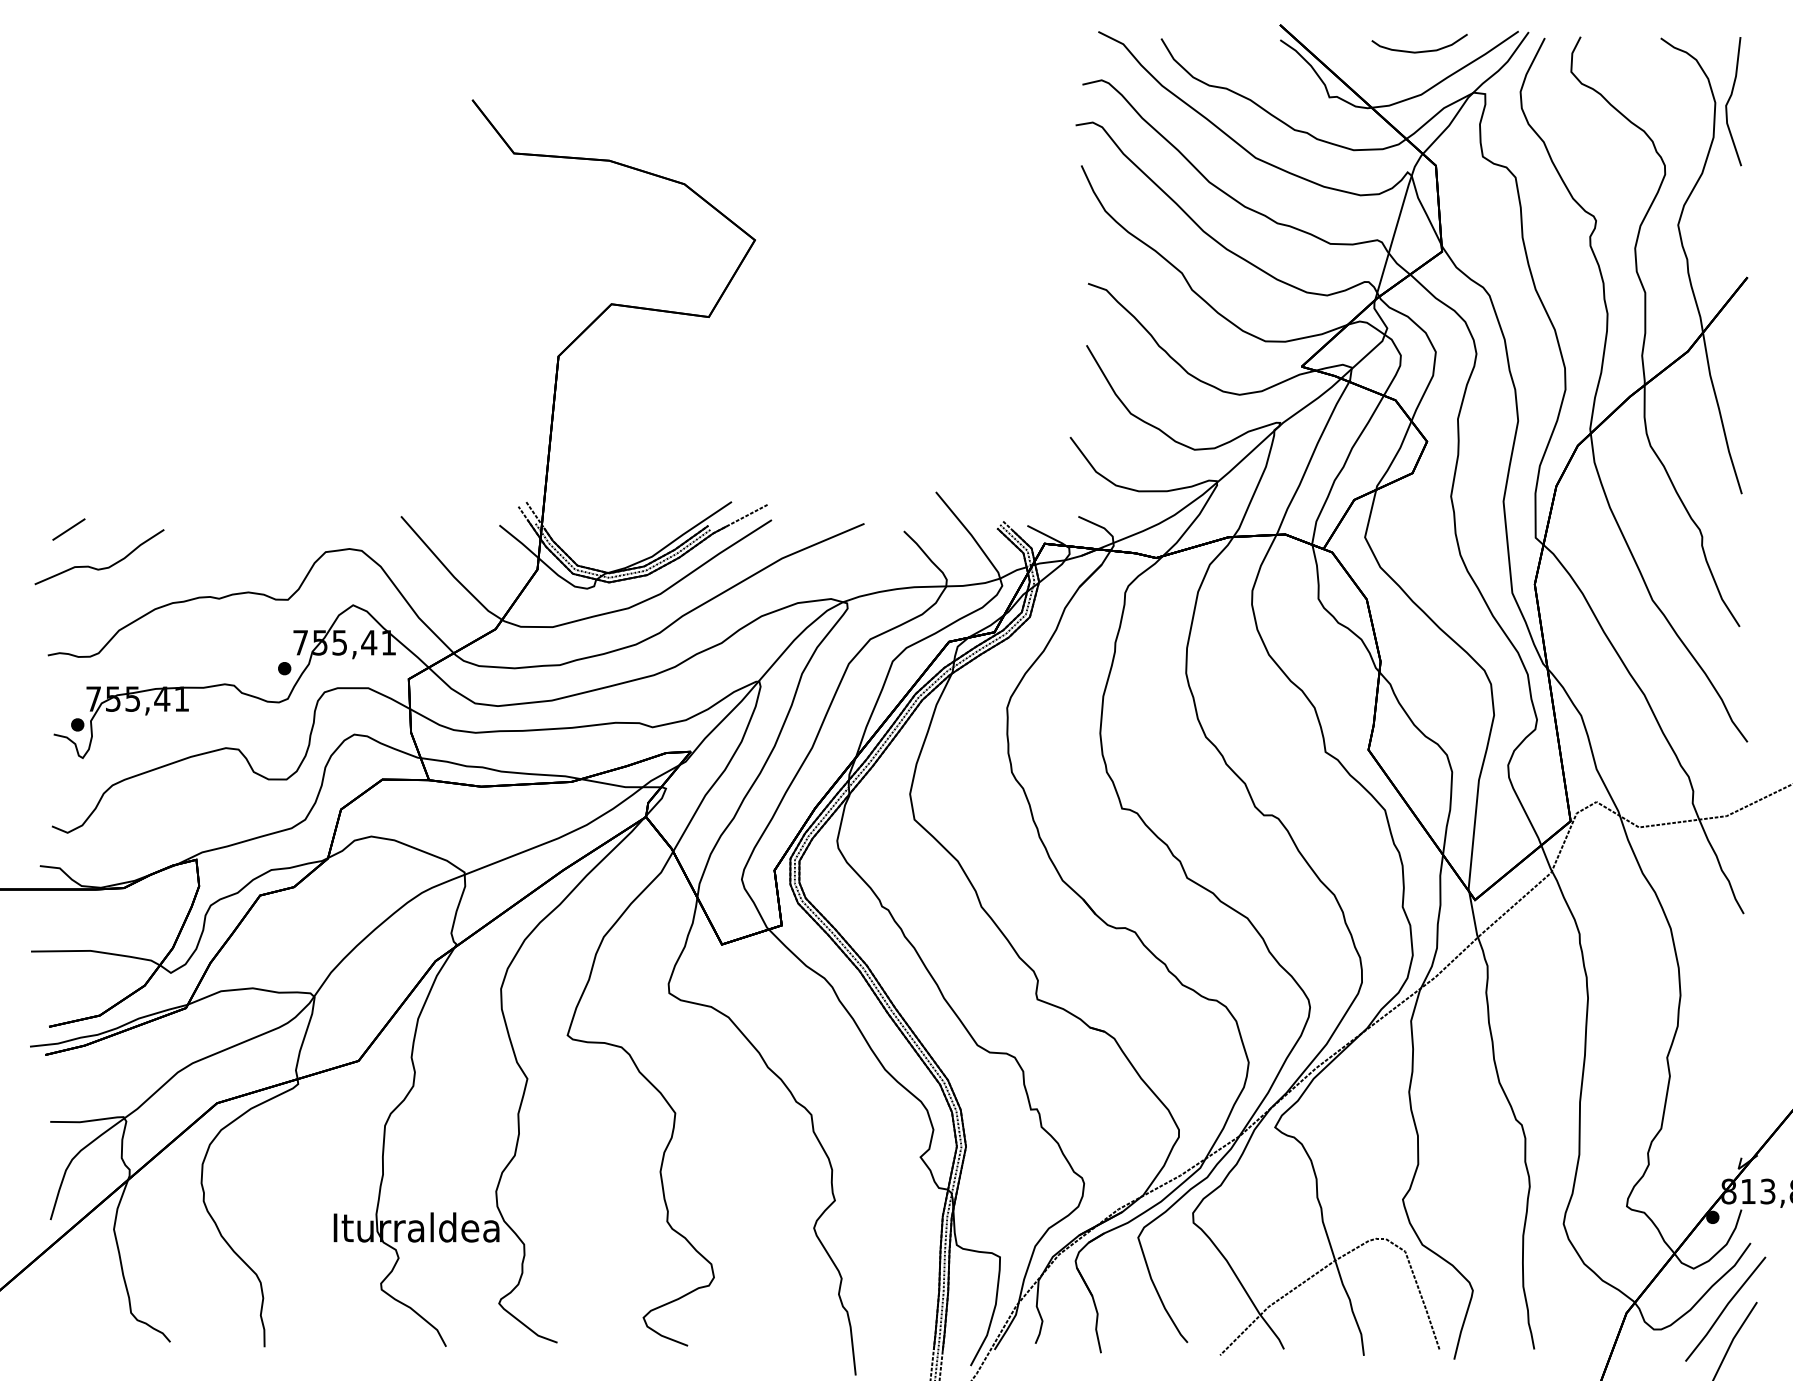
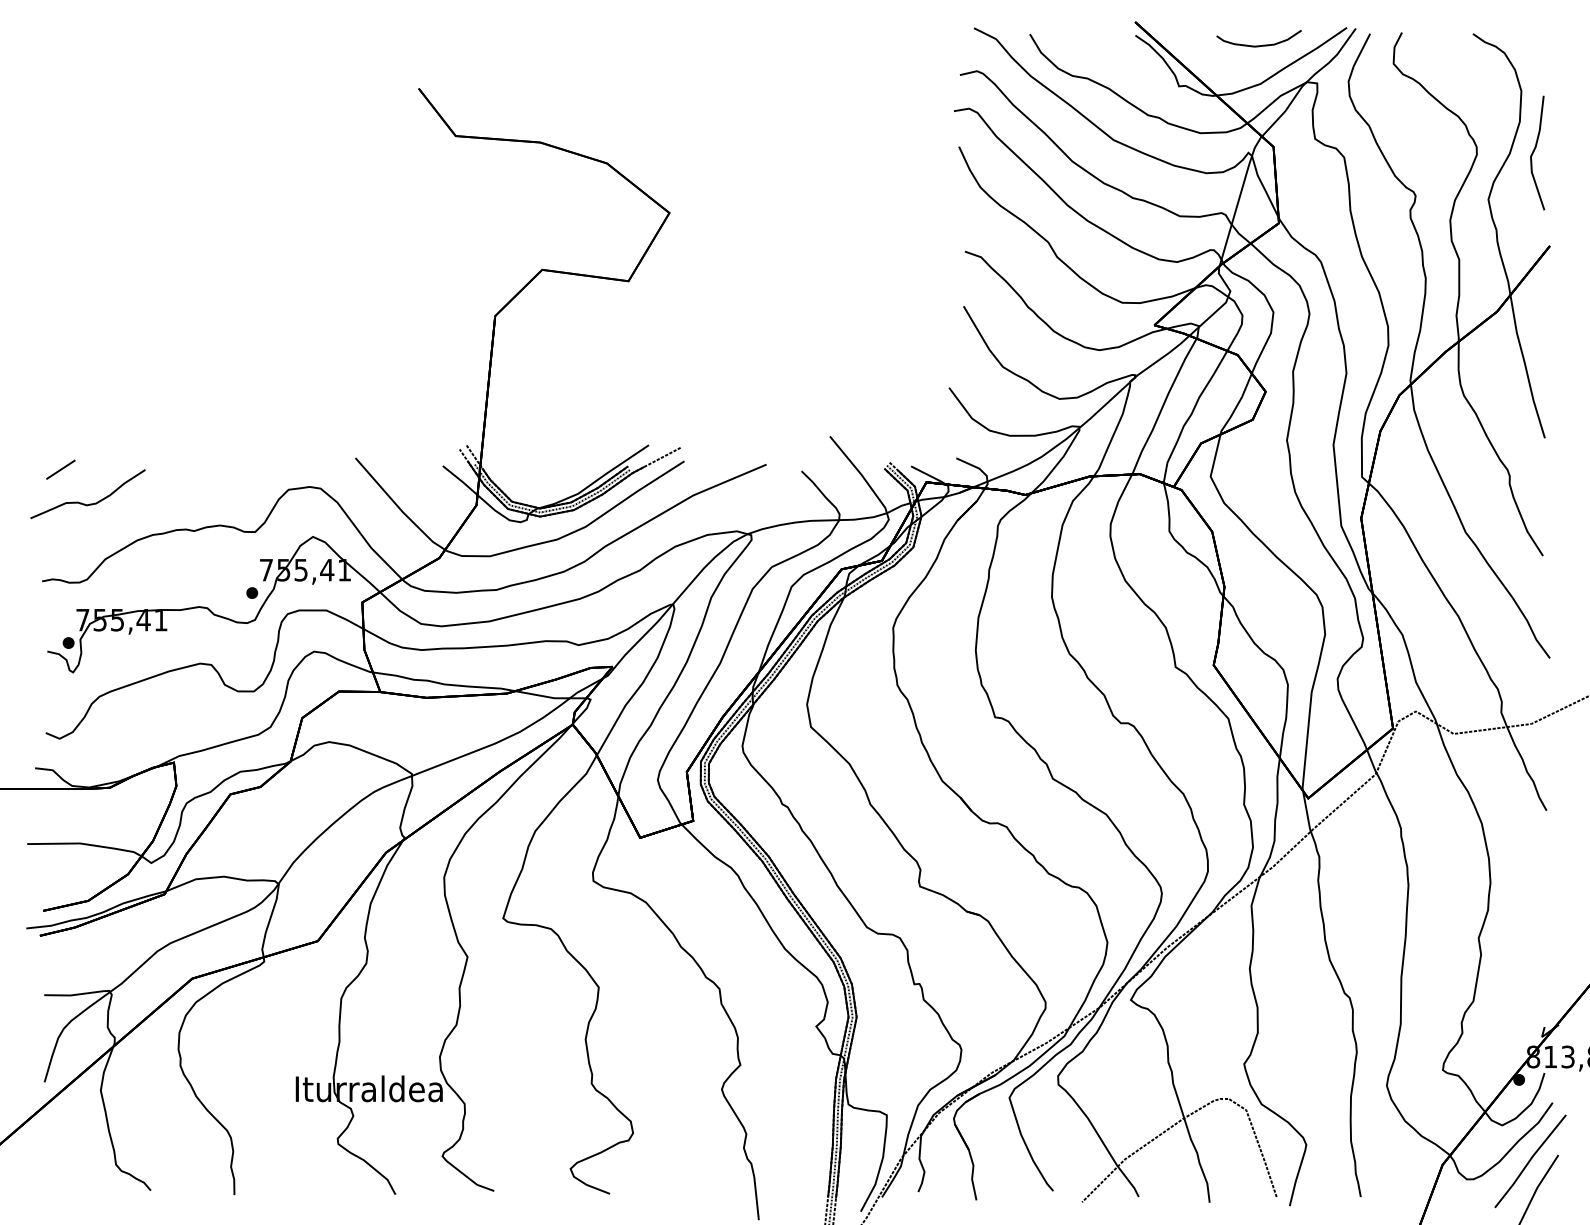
curve: (1730, 99) -> (1534, 151), moved

